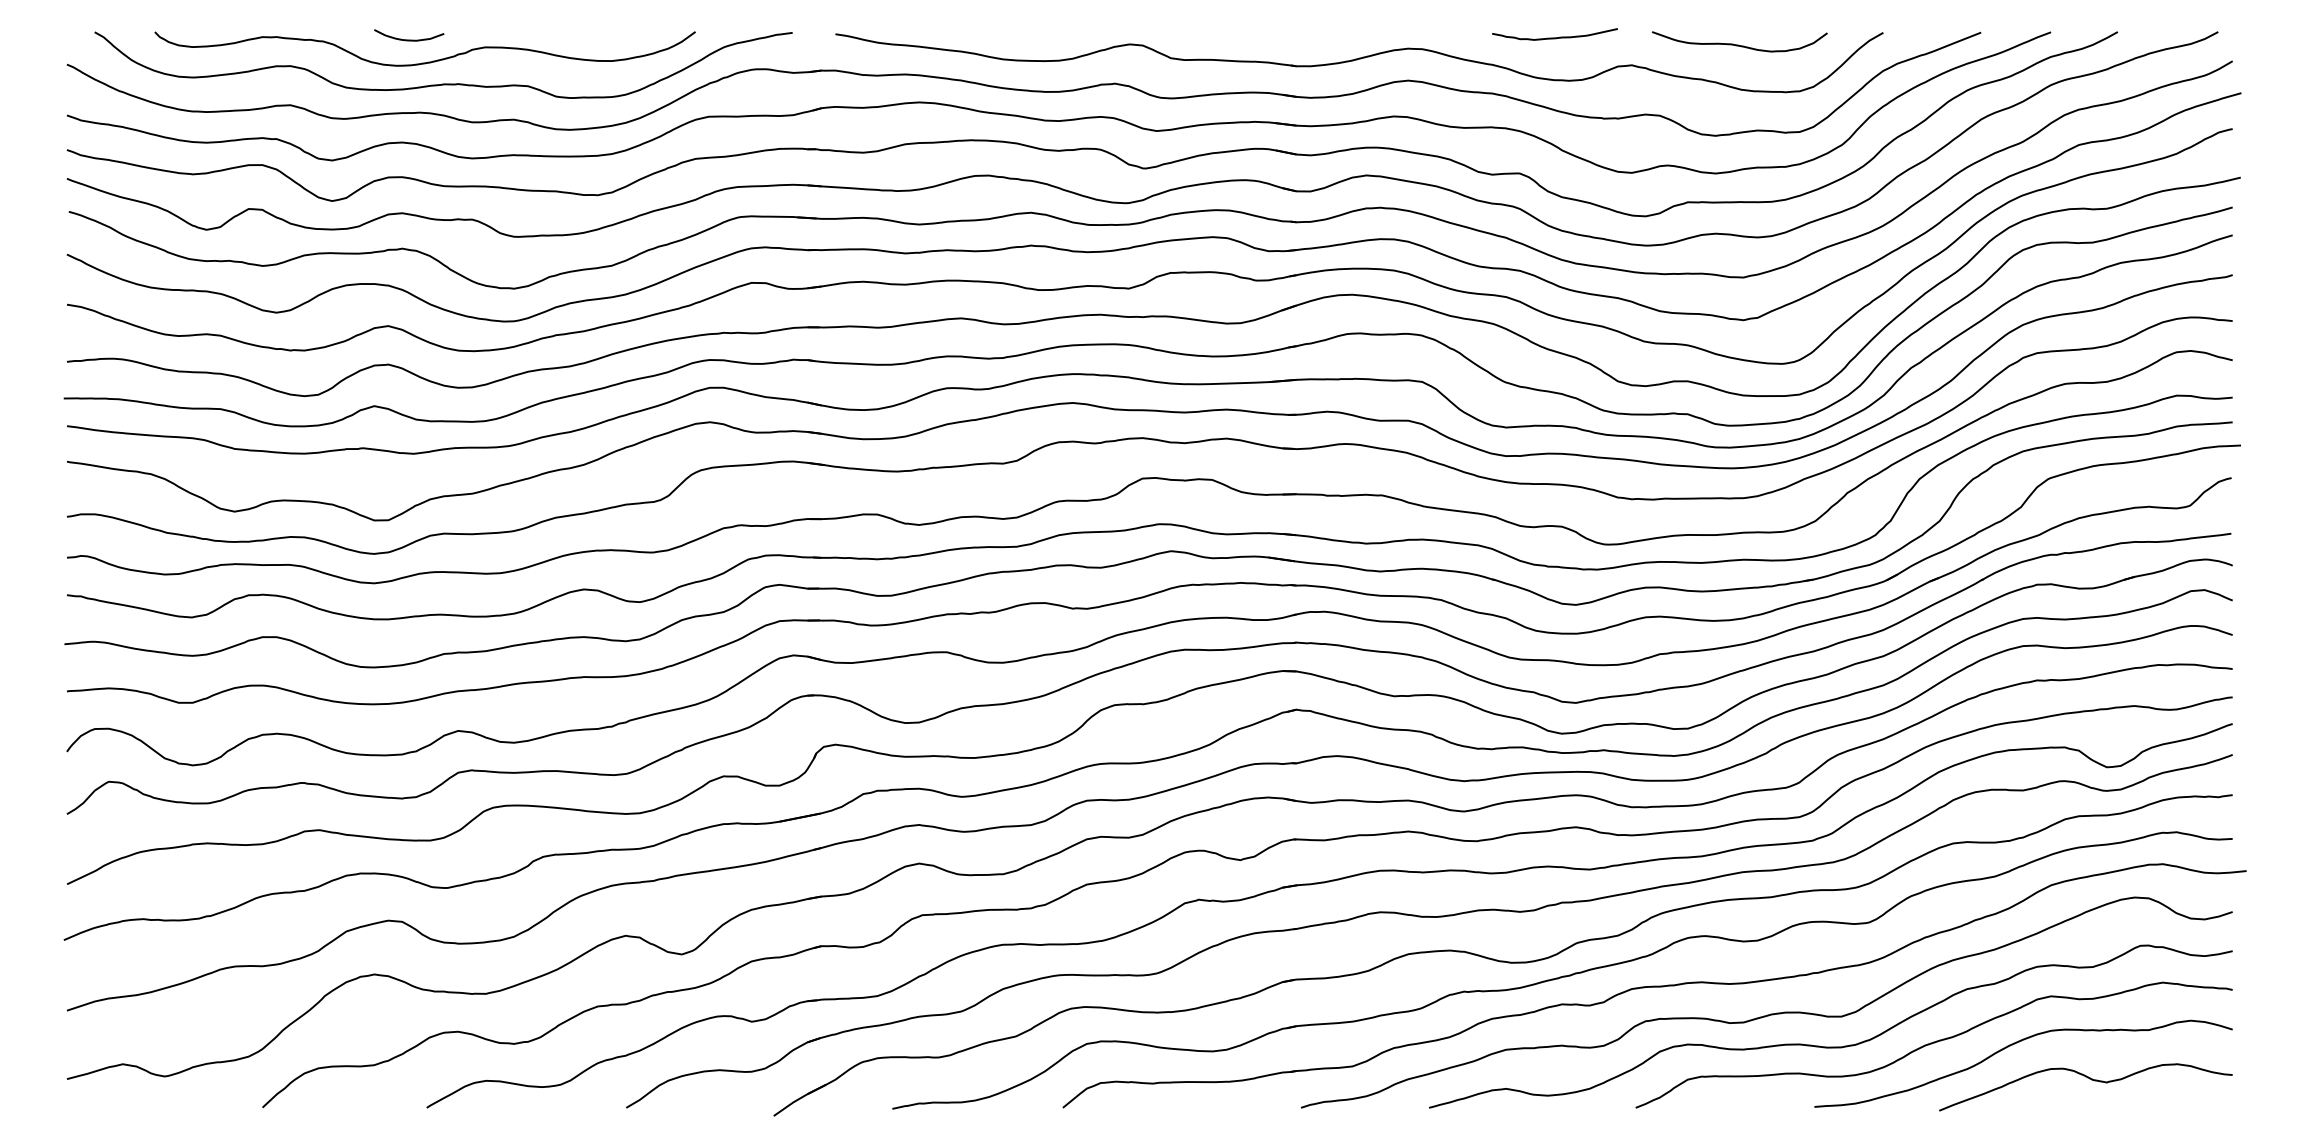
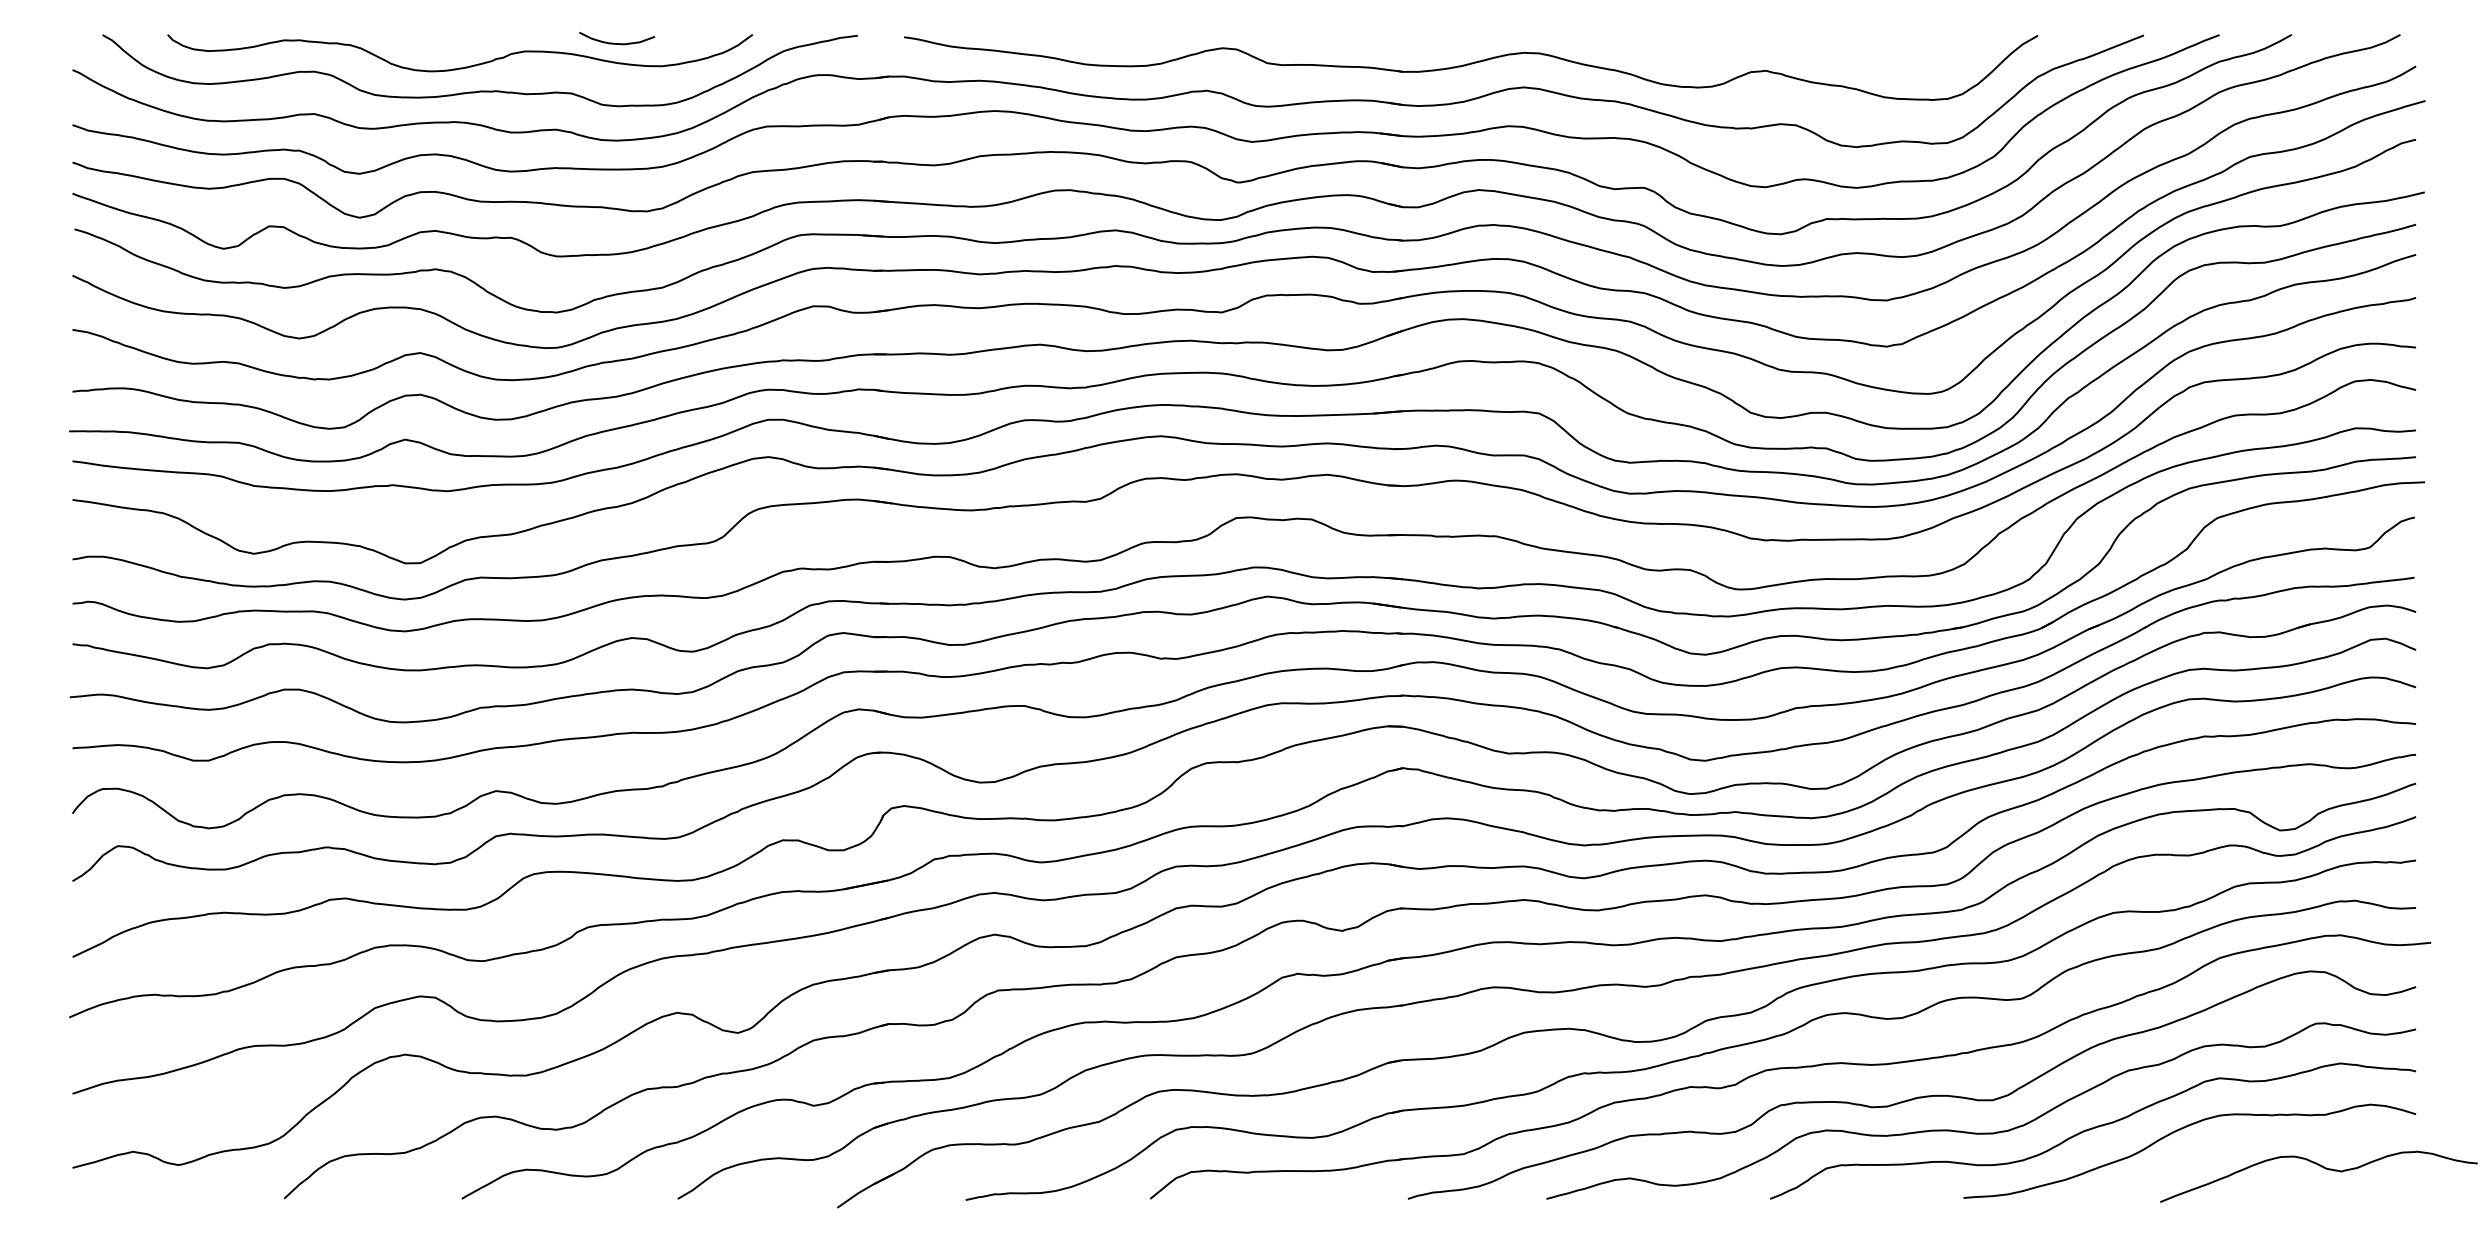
curve: (1554, 37) -> (1682, 40), removed
curve: (409, 39) -> (617, 42), moved
curve: (1738, 44) -> (1881, 48), removed
curve: (2089, 1079) -> (2322, 1168), moved

